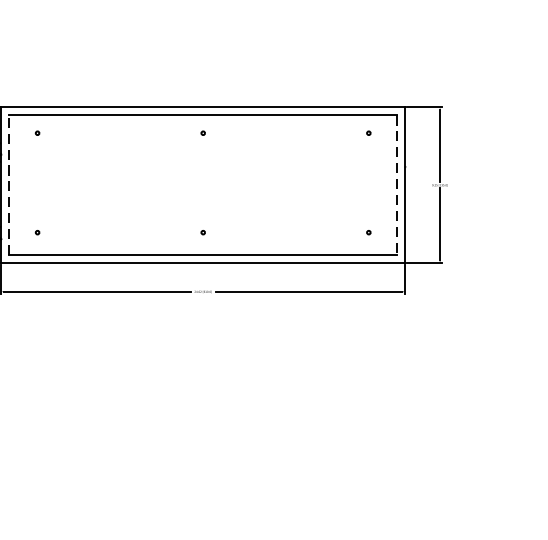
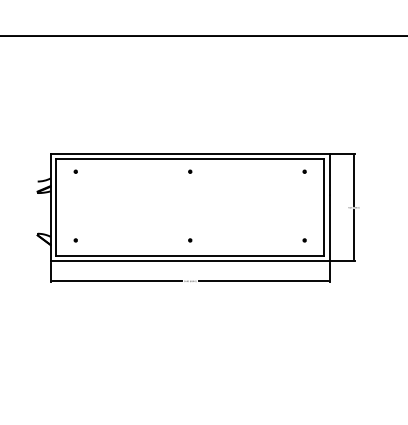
line: (9, 184) -> (56, 207), dashed -> solid
line: (397, 186) -> (324, 208), dashed -> solid

